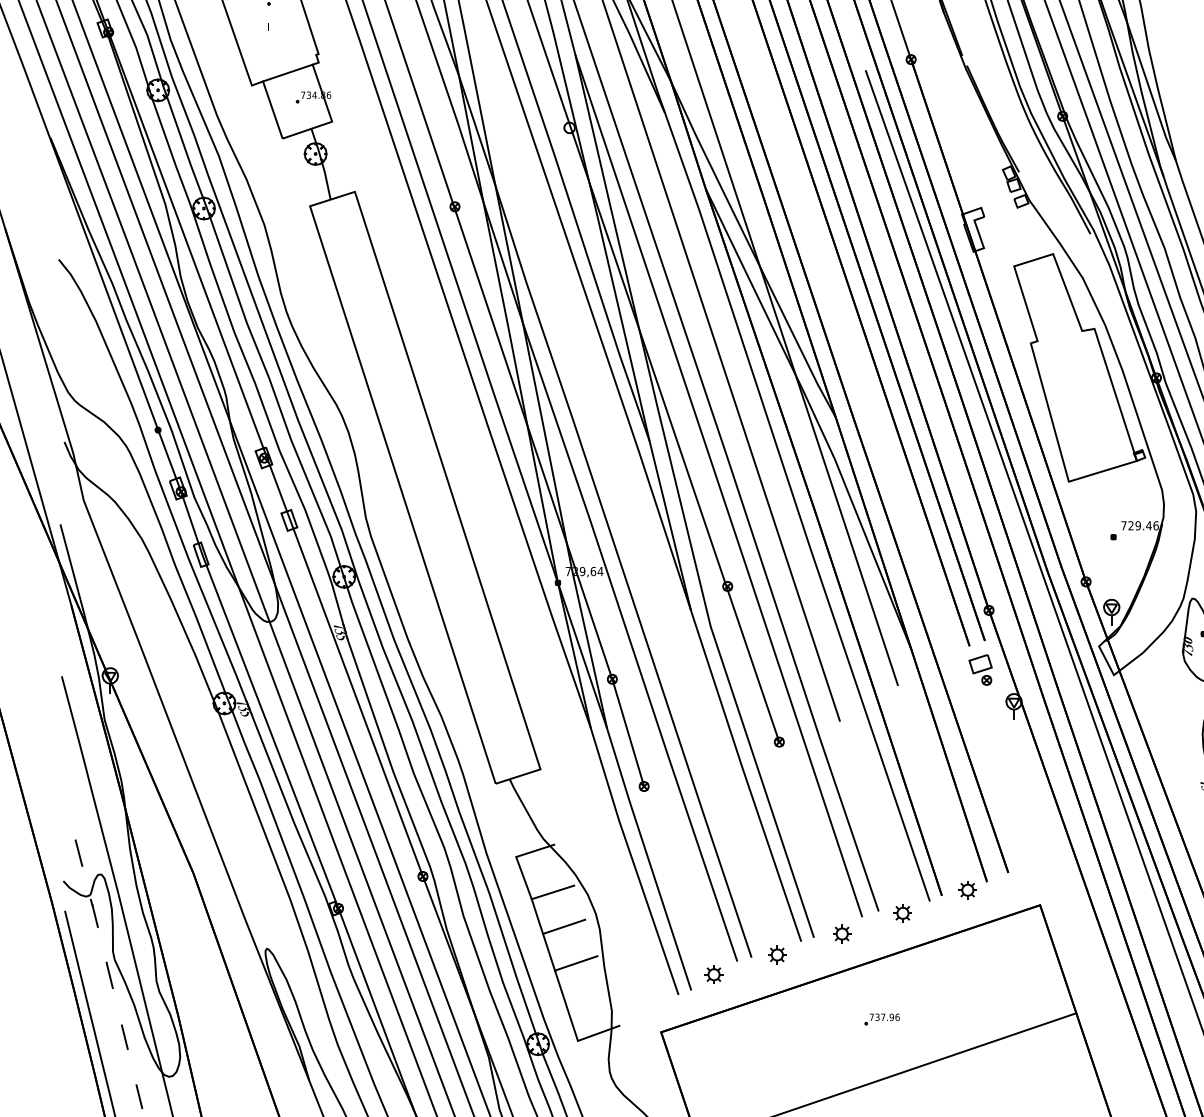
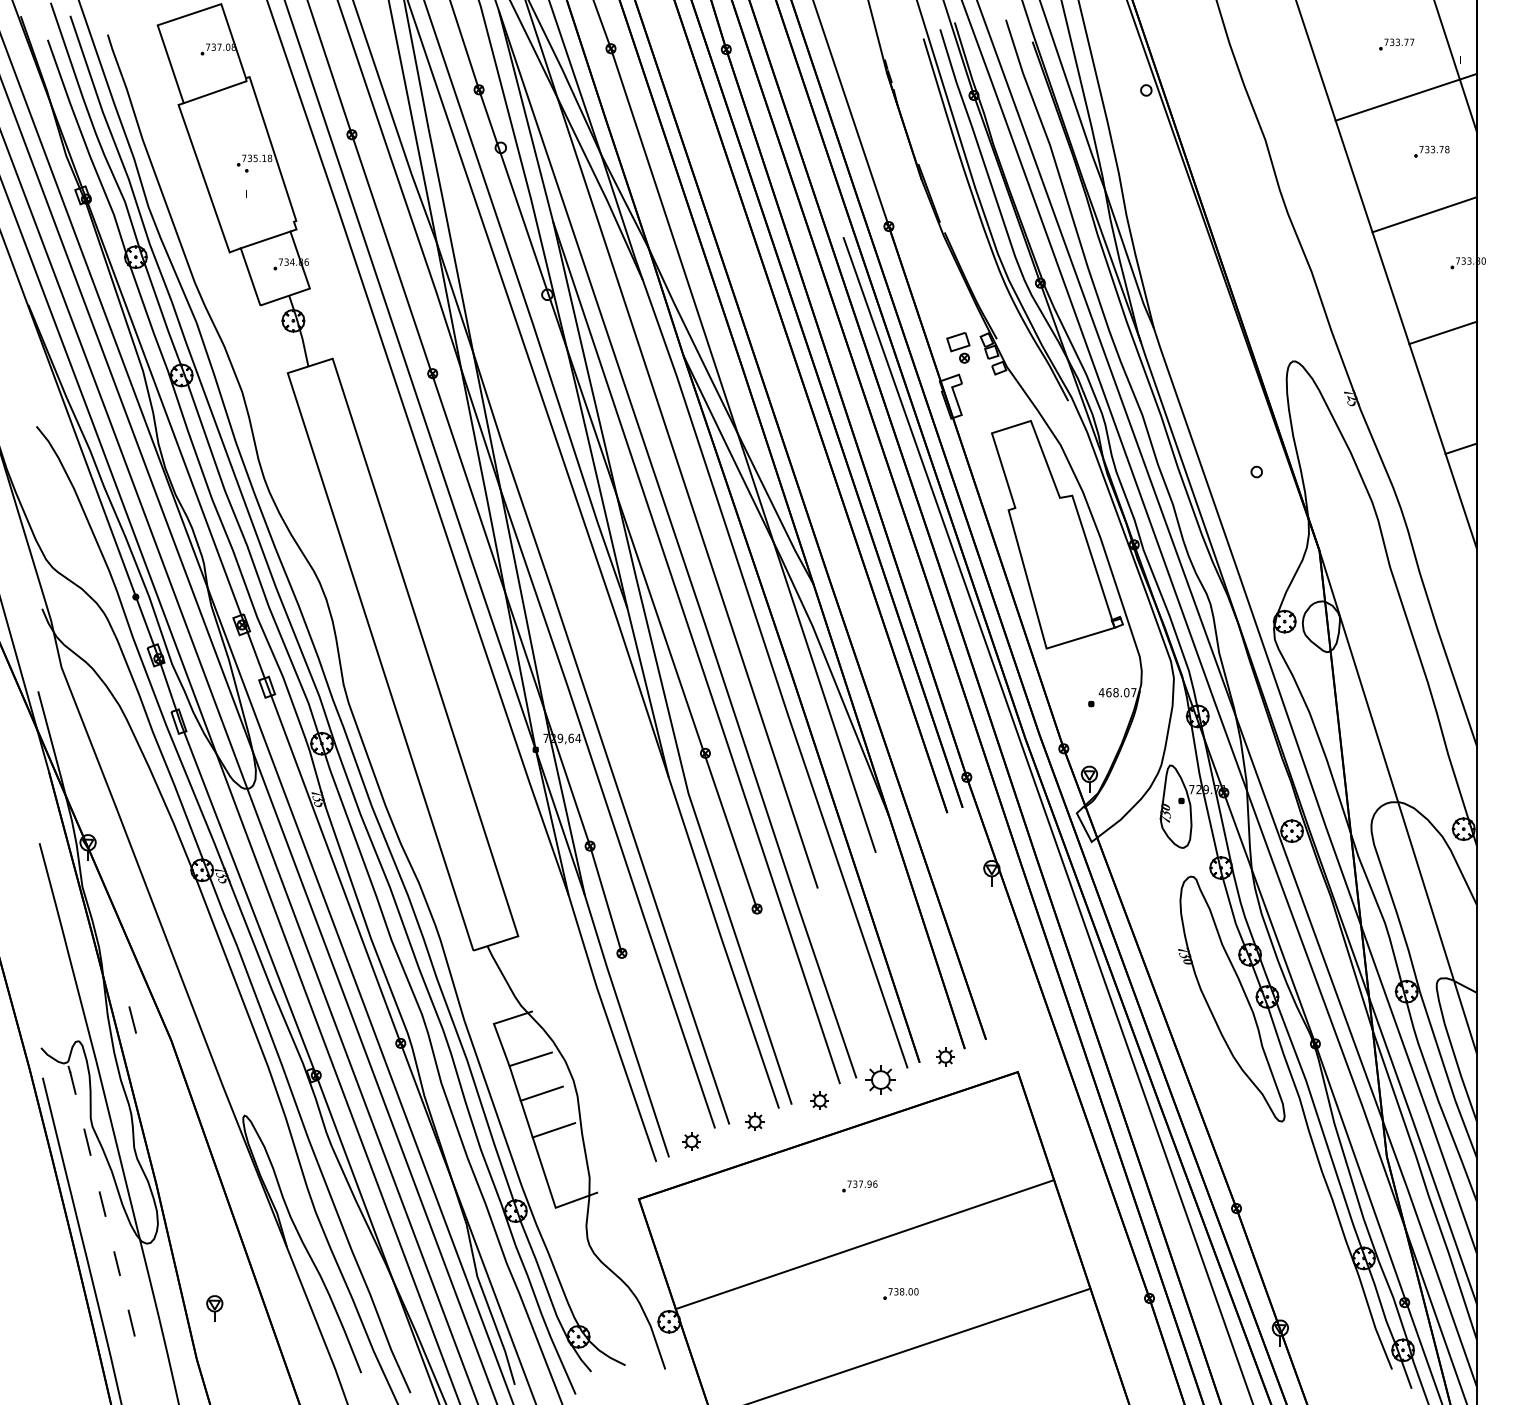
text: (1139, 525) -> (1117, 692), 729.46 -> 468.07
part: (980, 669) -> (958, 347), moved
line: (78, 852) -> (132, 1019), moved
part: (902, 913) -> (880, 1080), size x1.6

